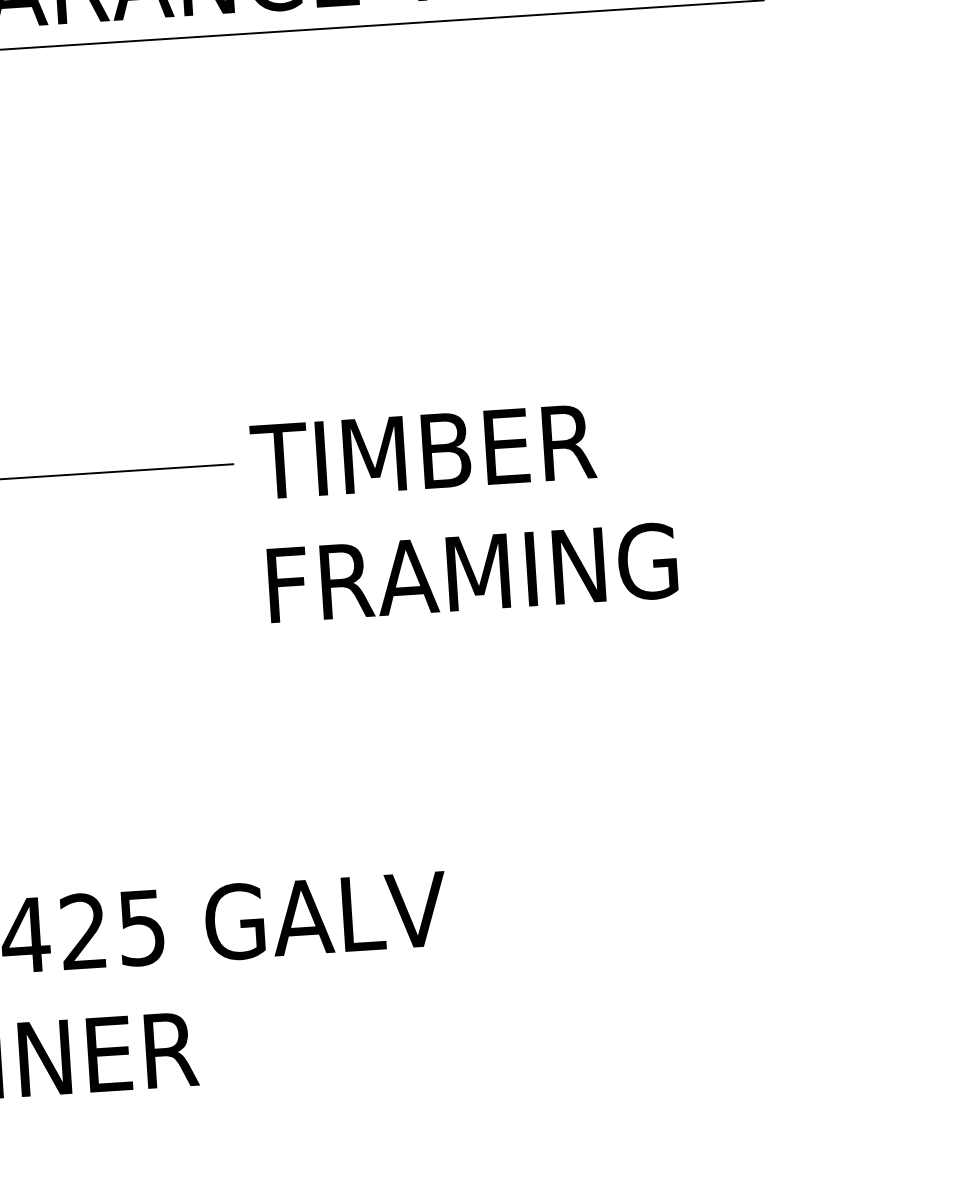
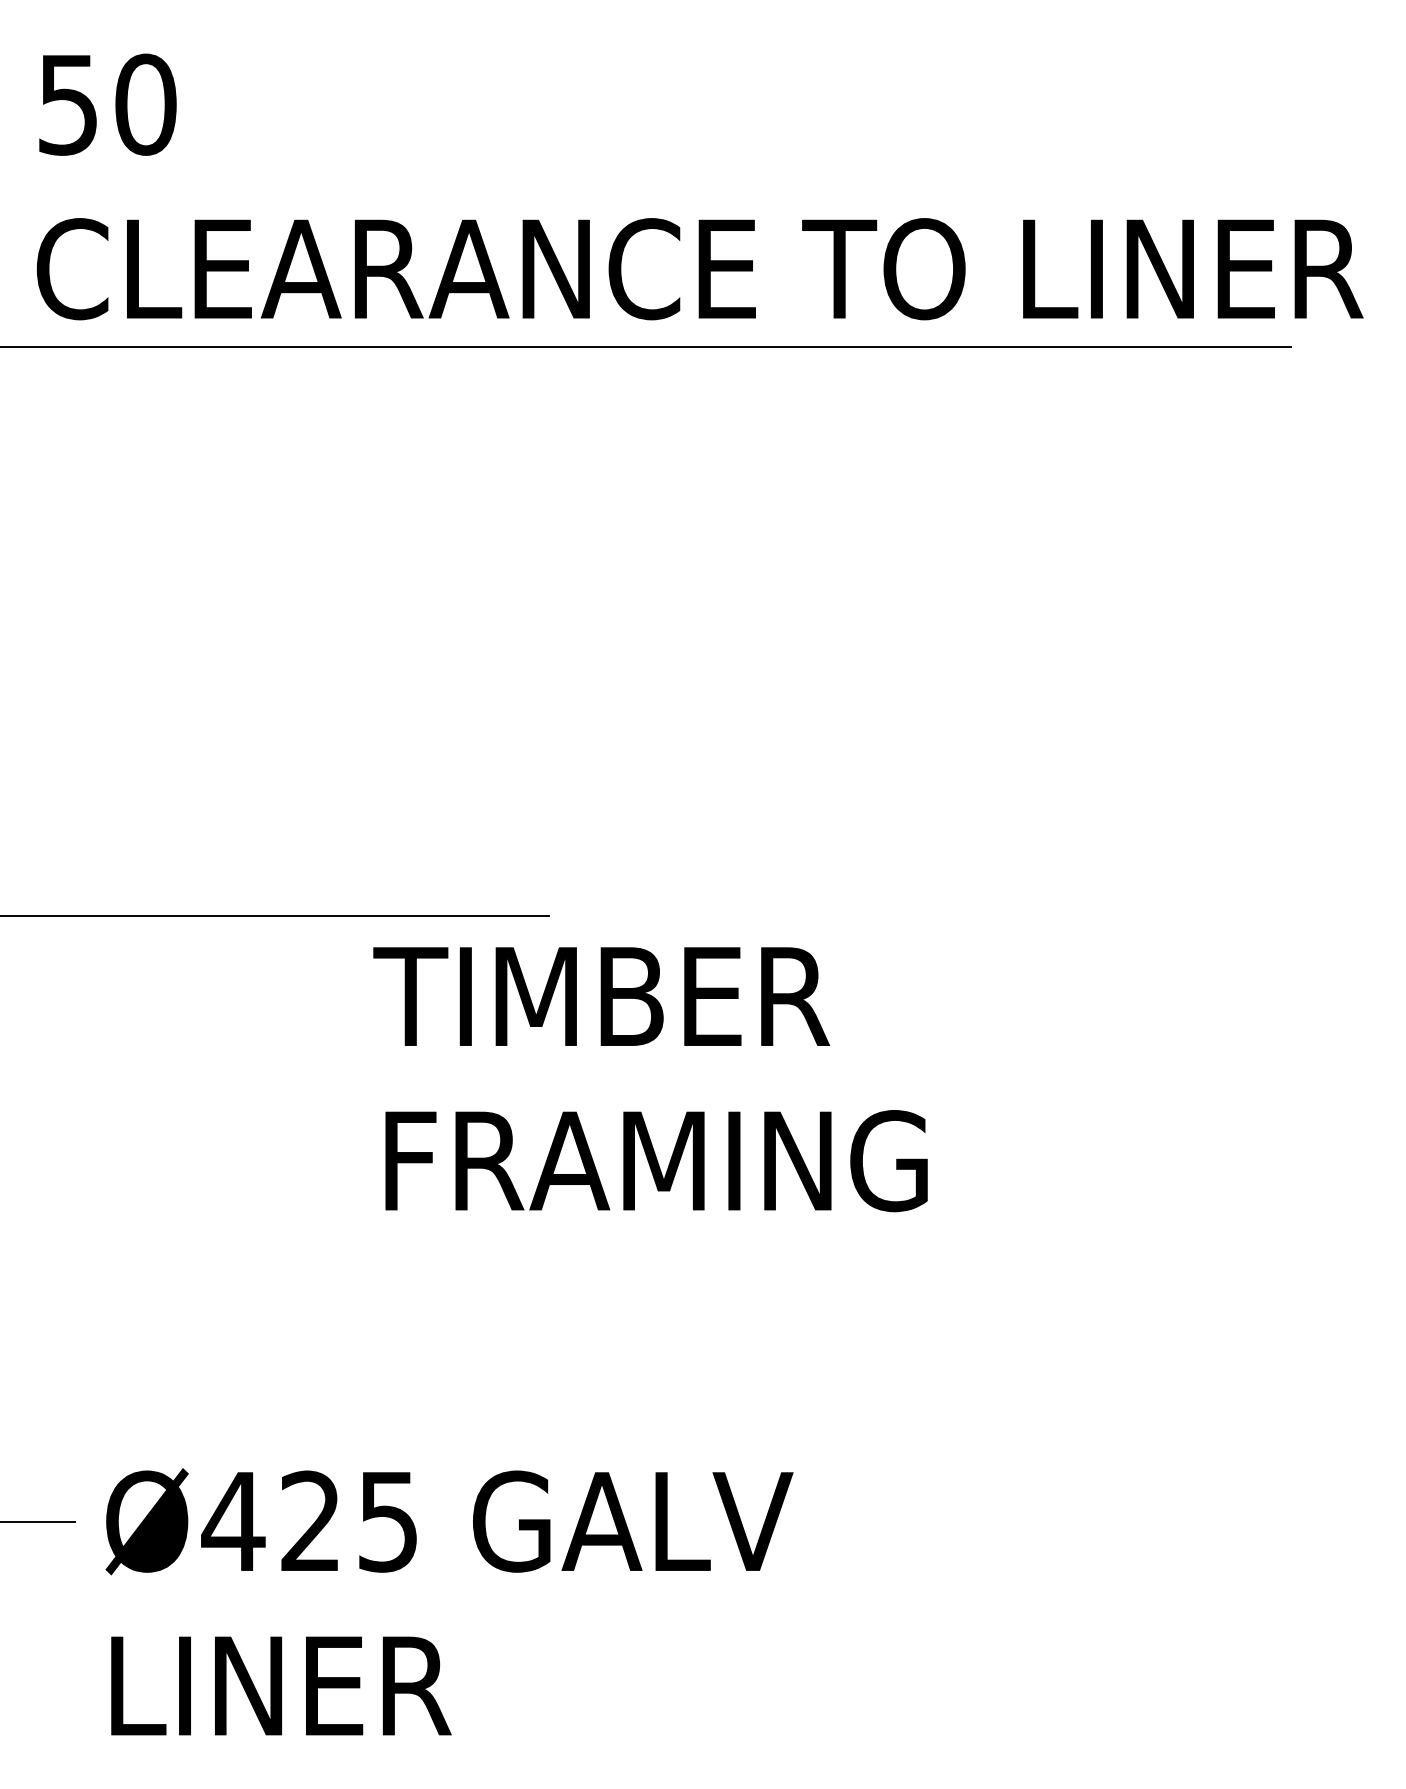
text: (464, 511) -> (650, 1079), moved

